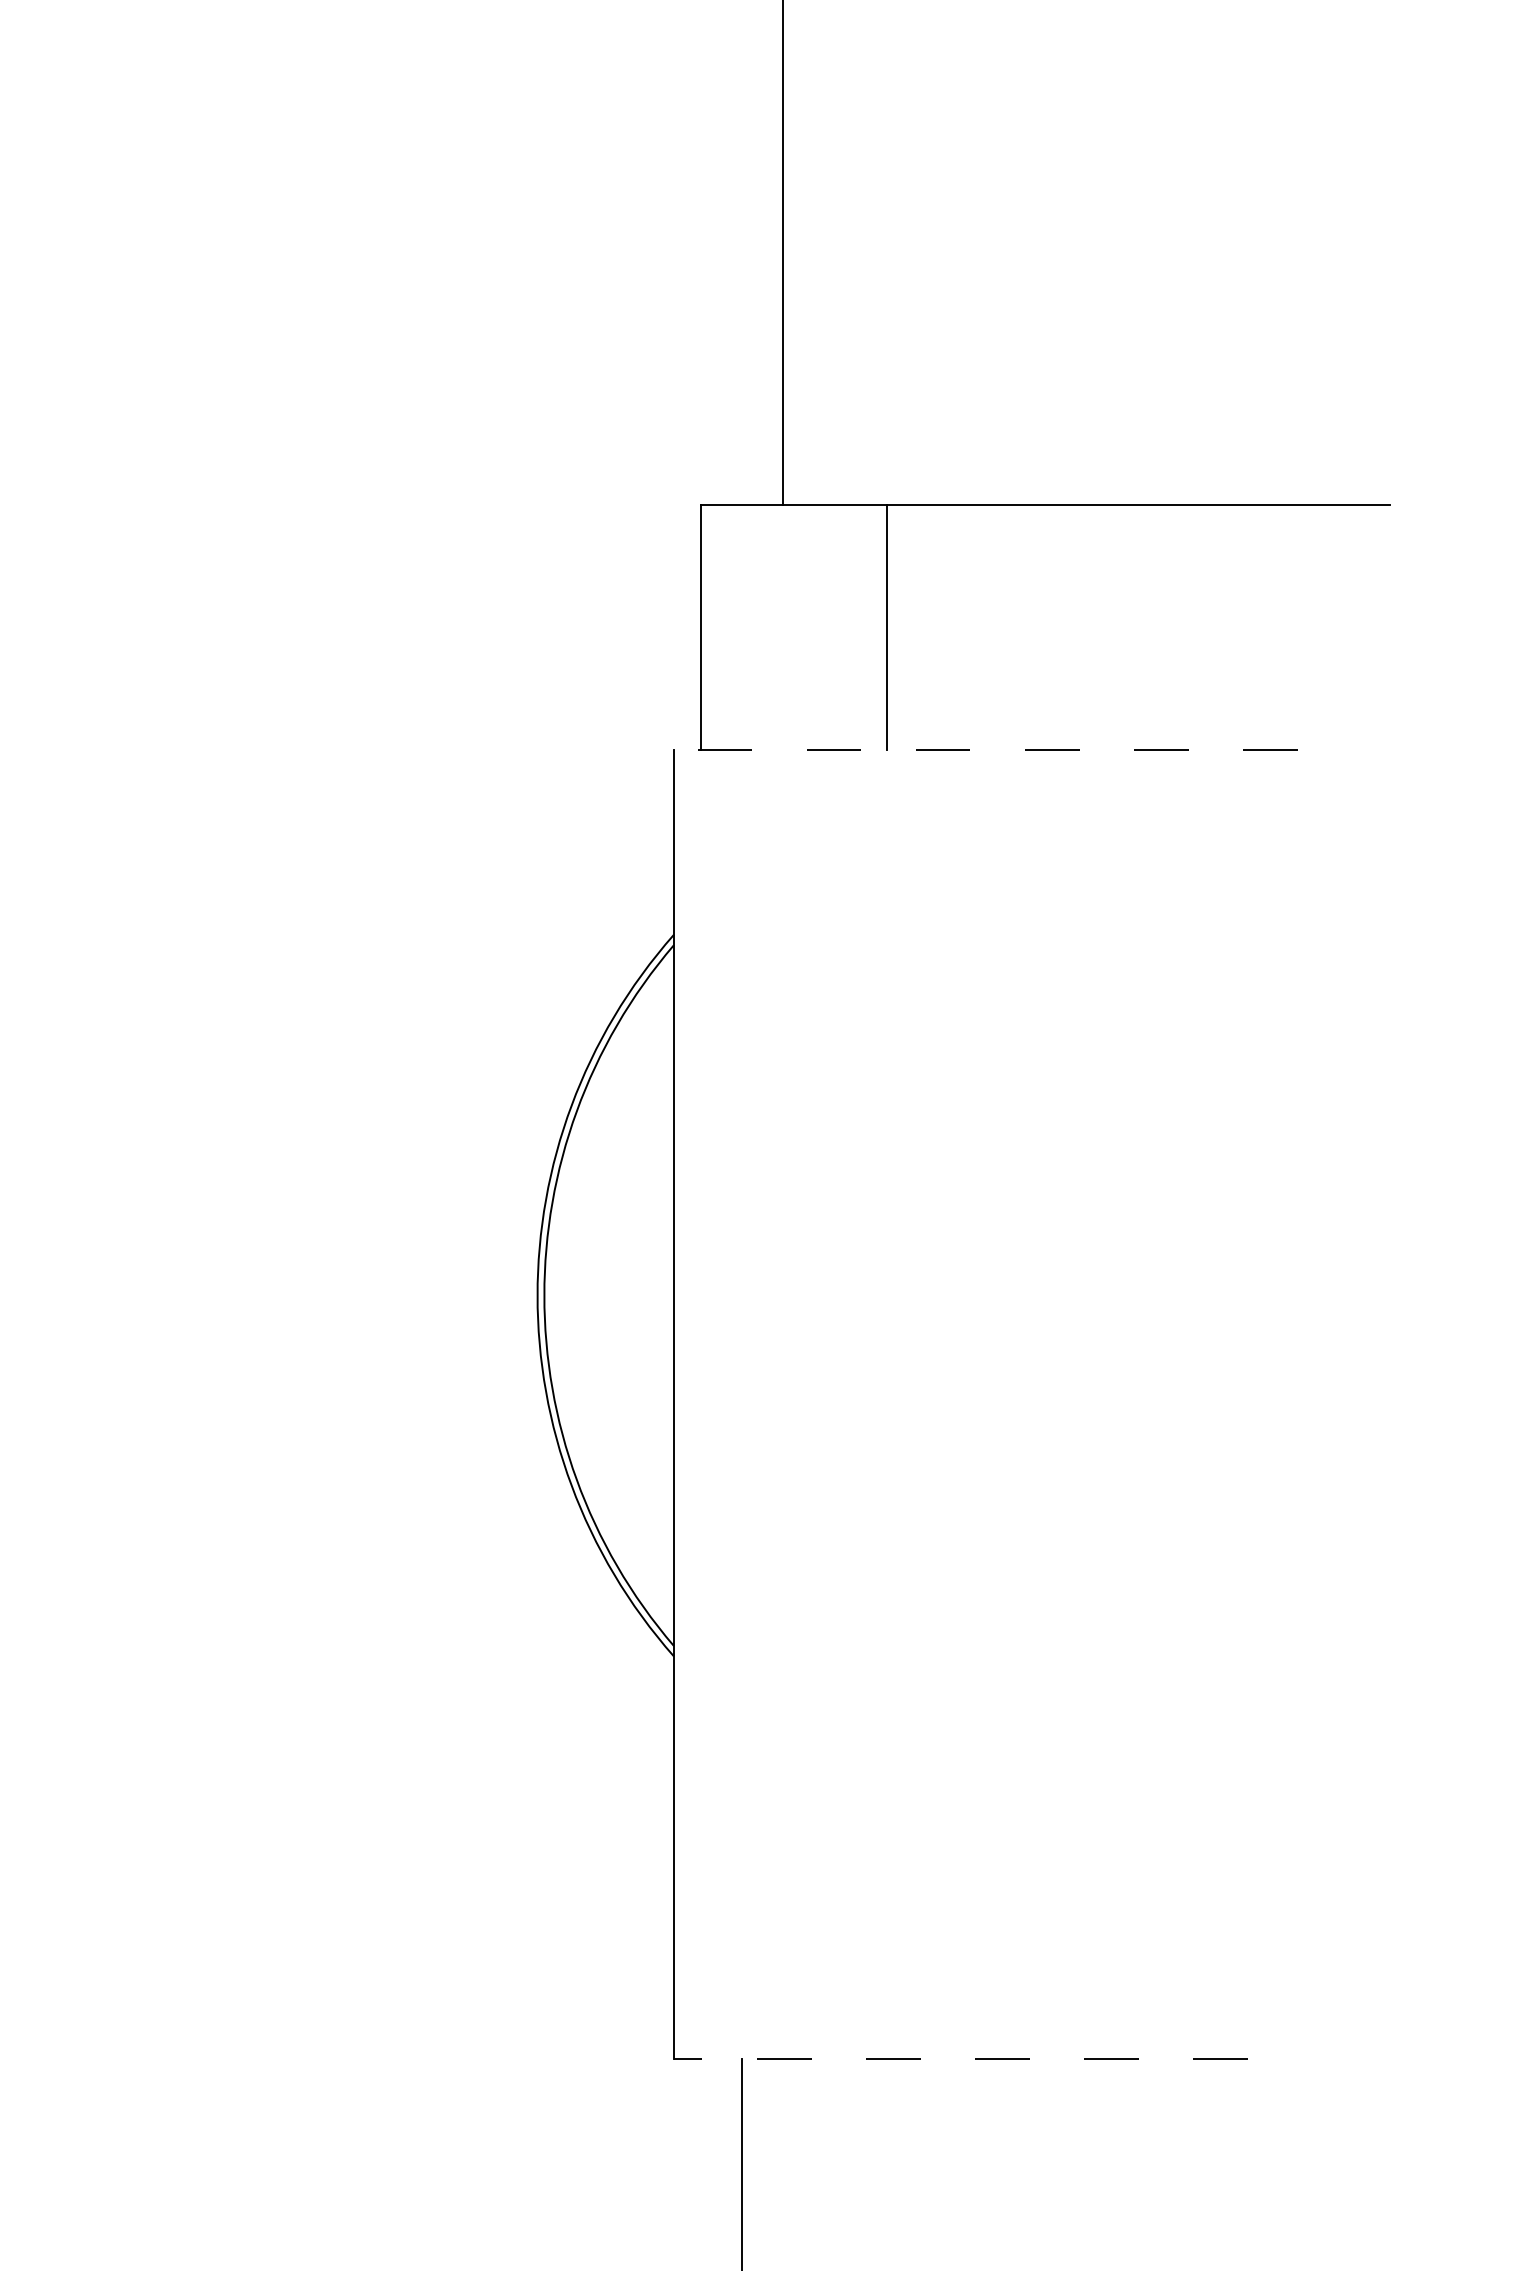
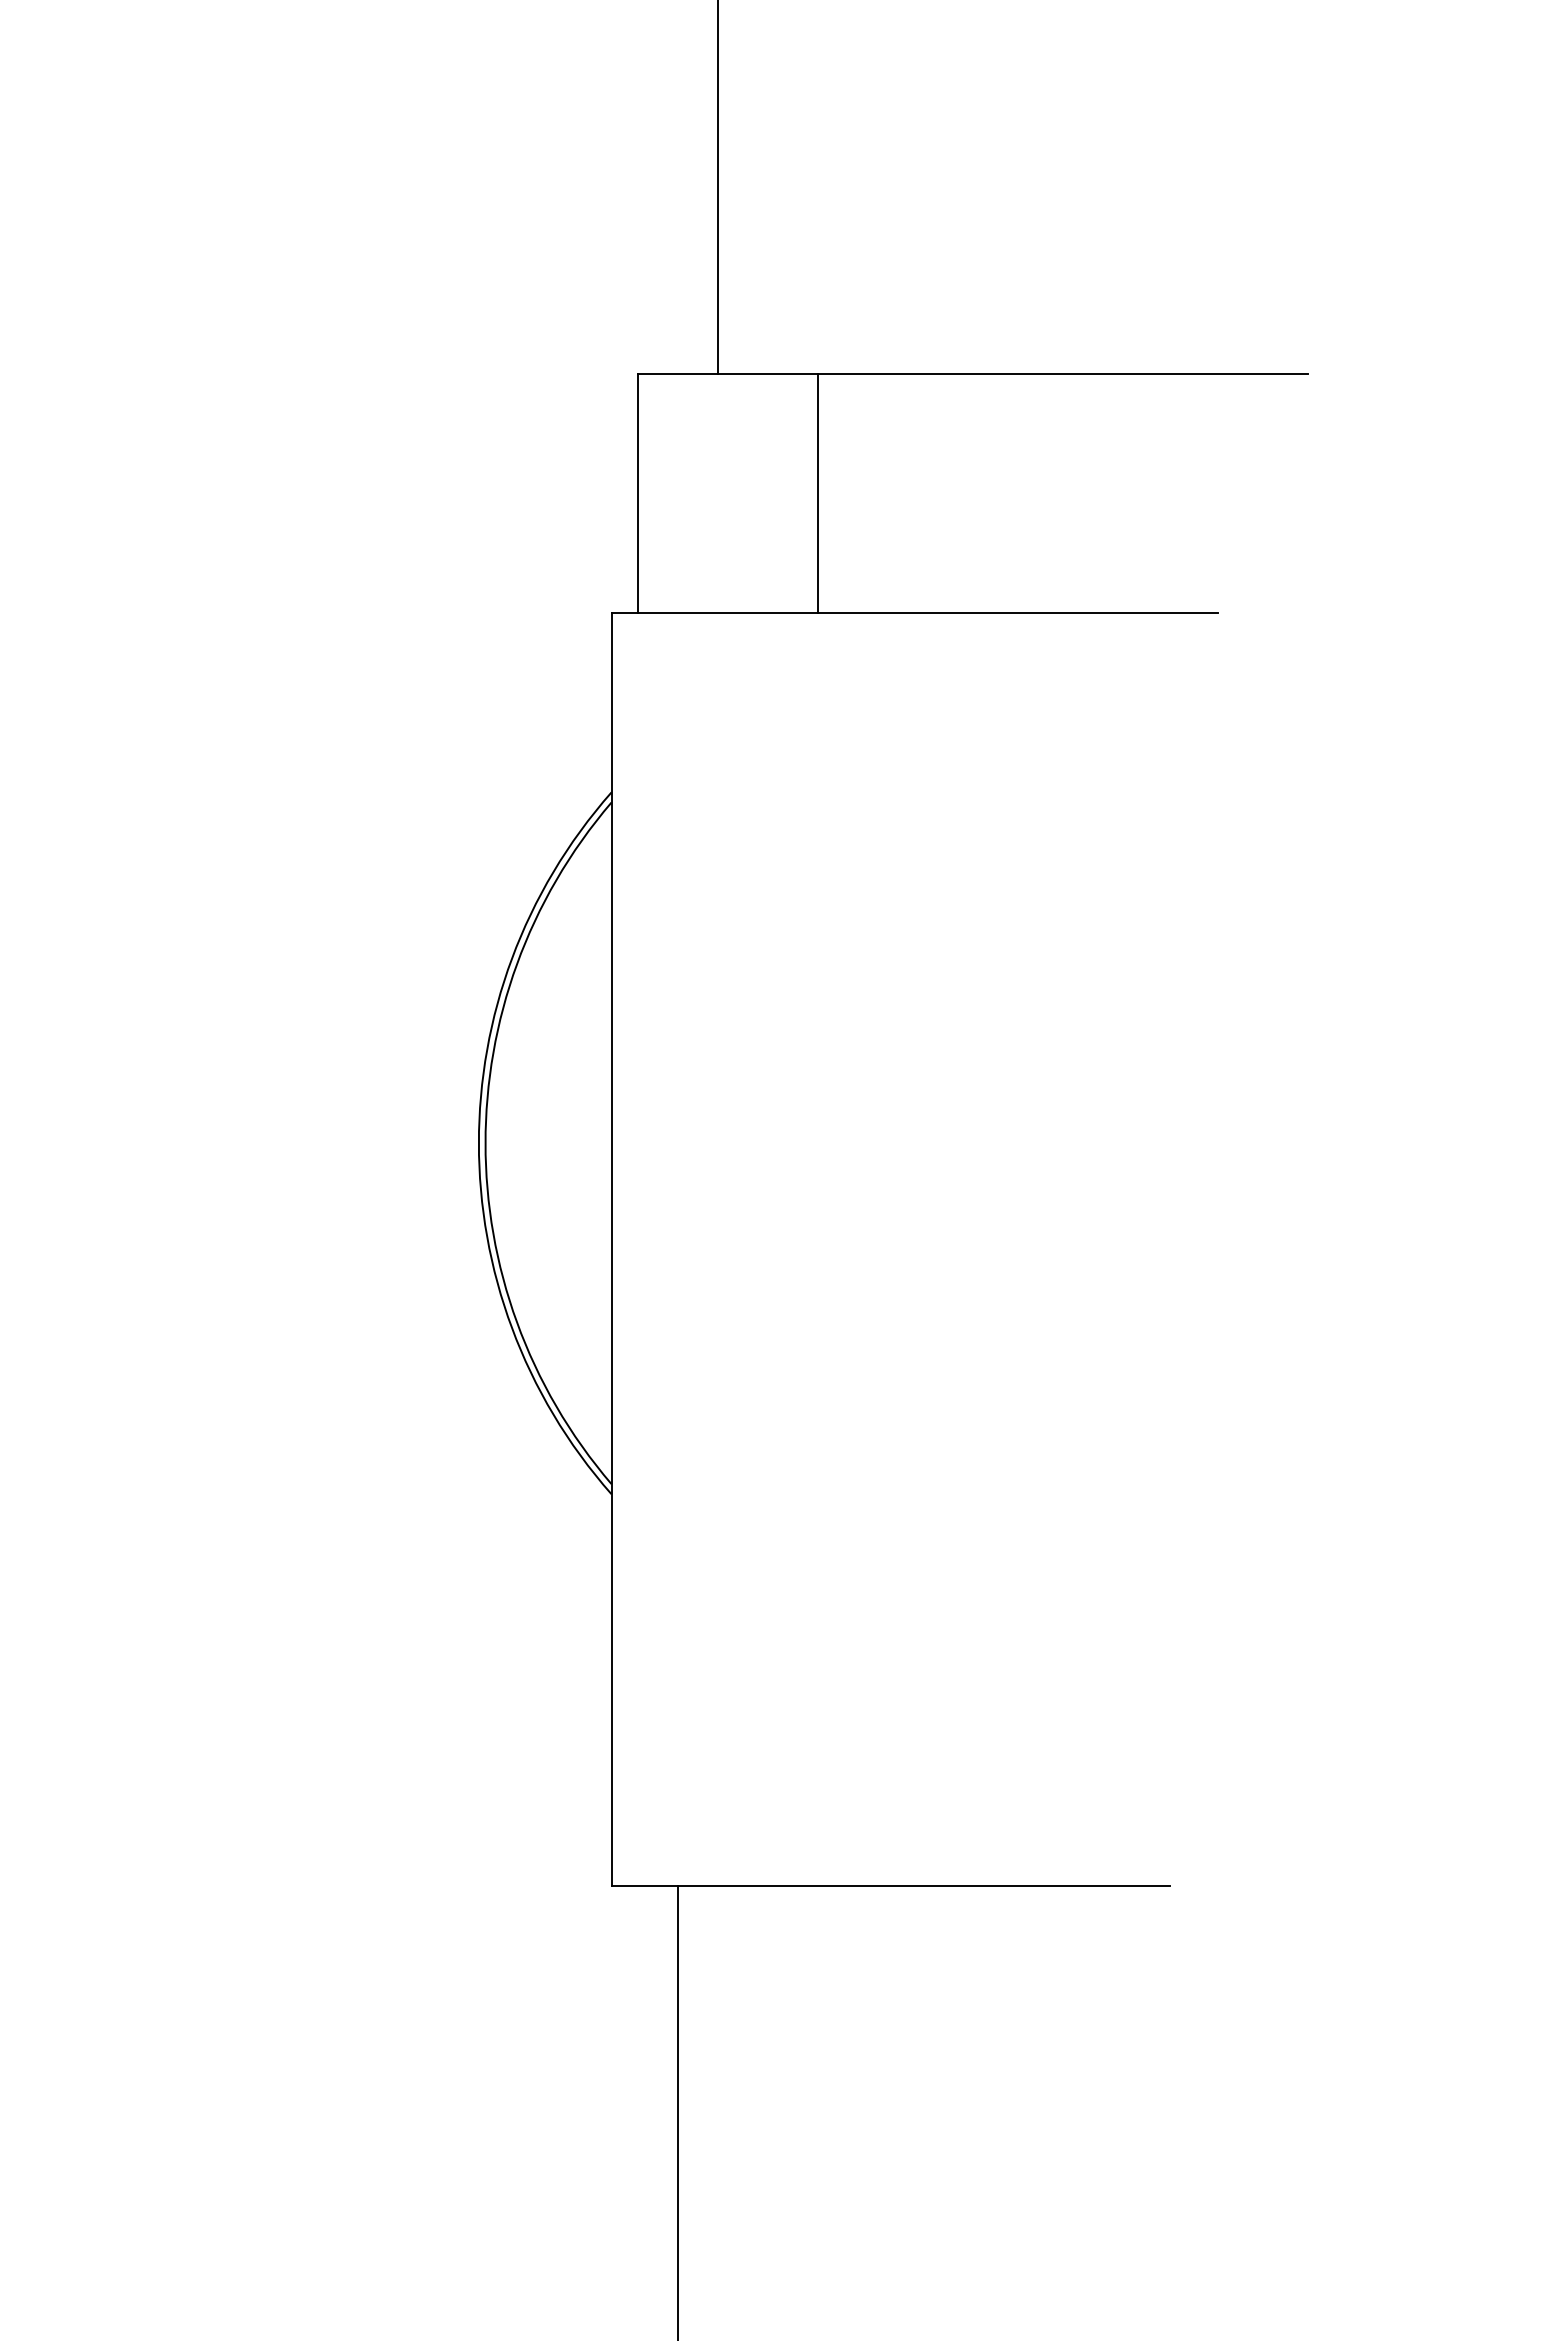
line: (985, 749) -> (914, 612), dashed -> solid
line: (960, 2059) -> (890, 1886), dashed -> solid

